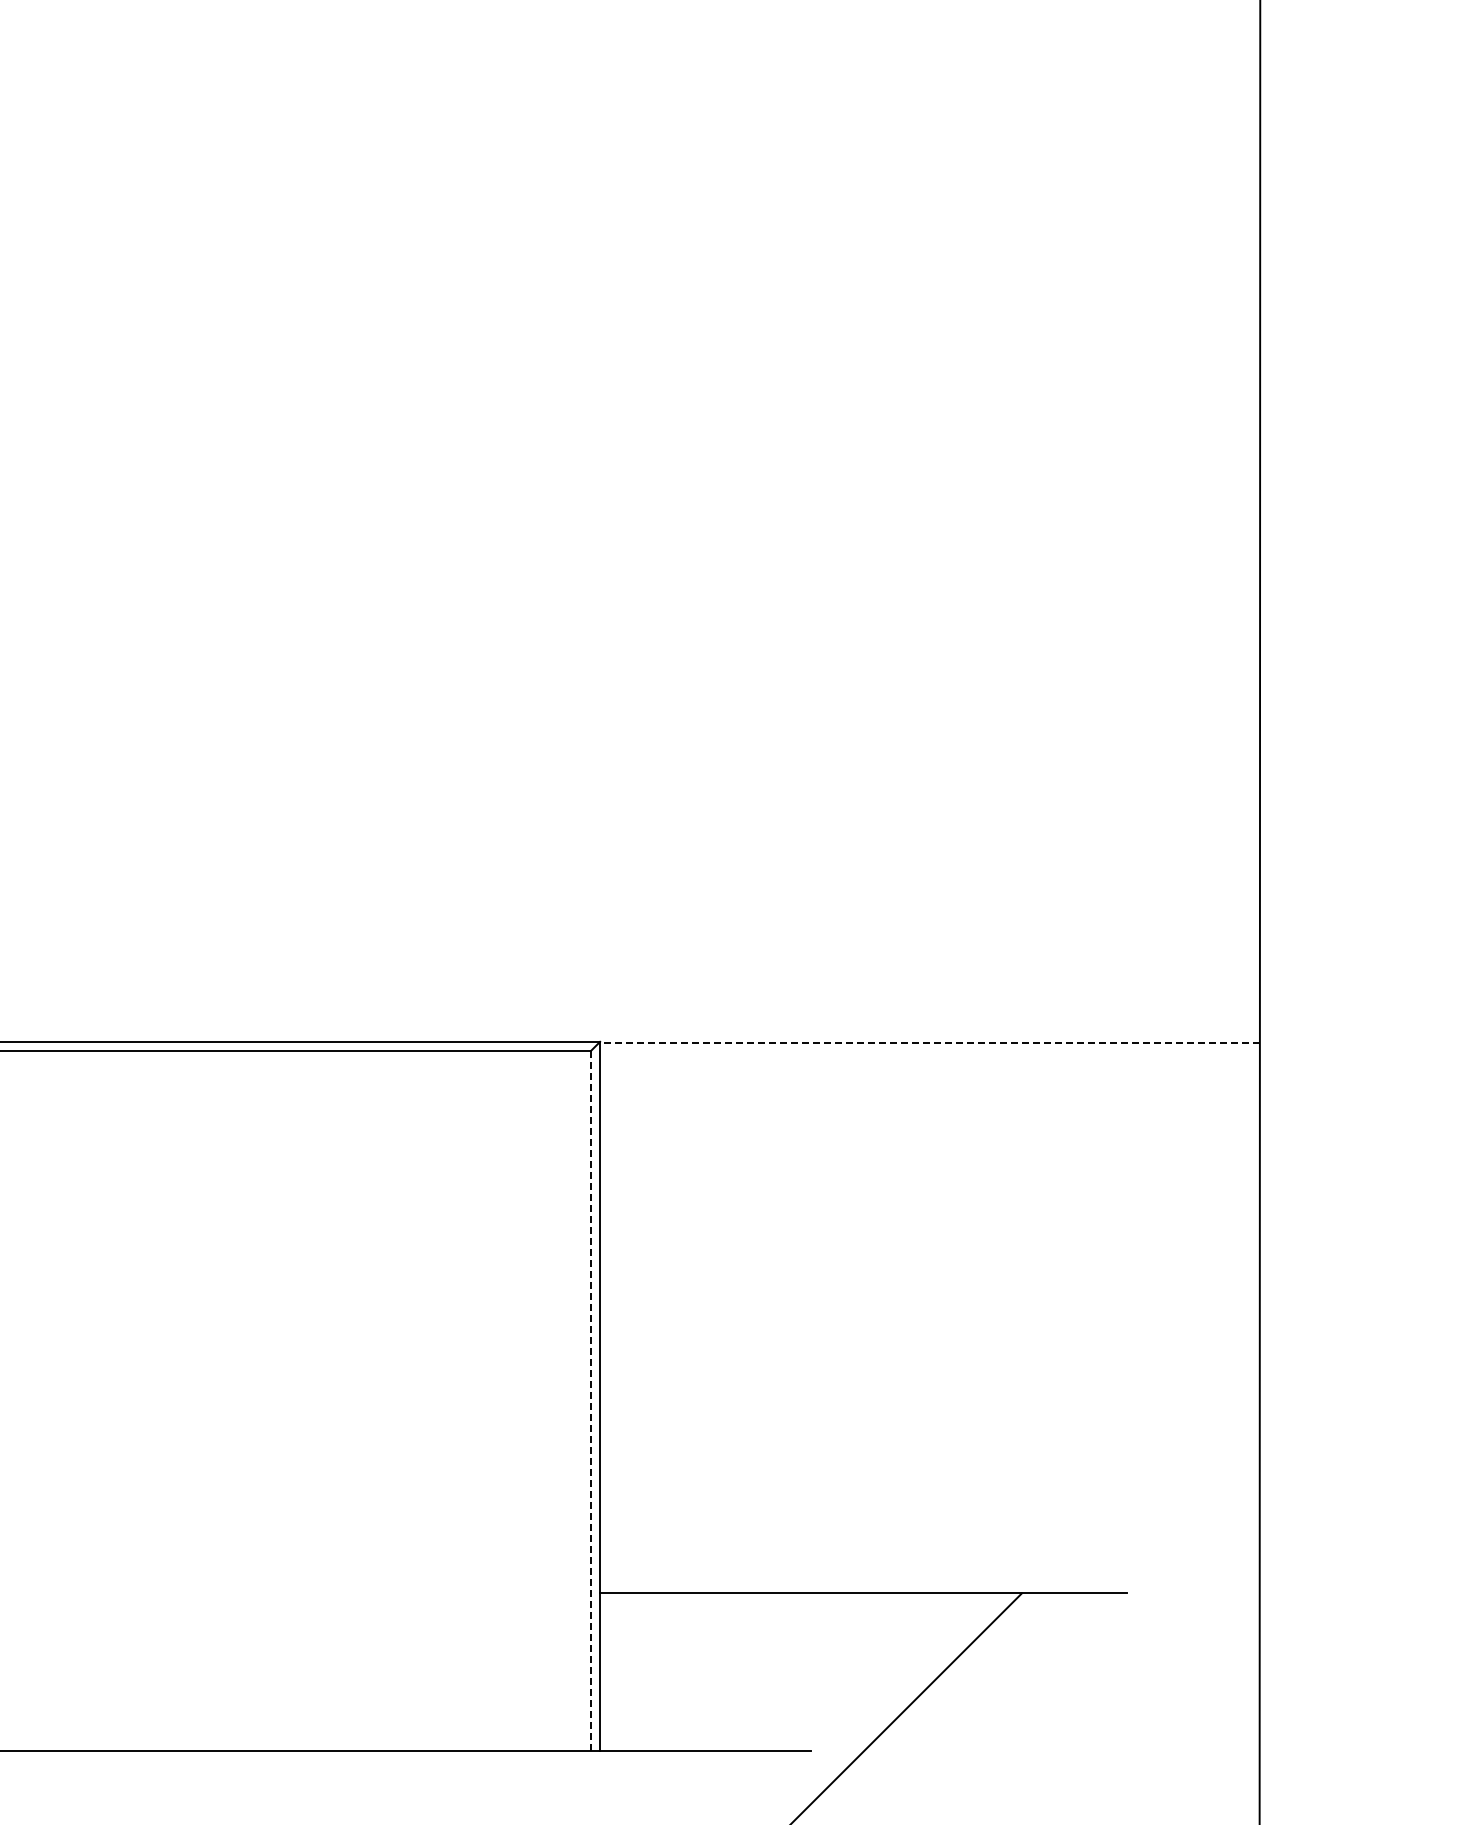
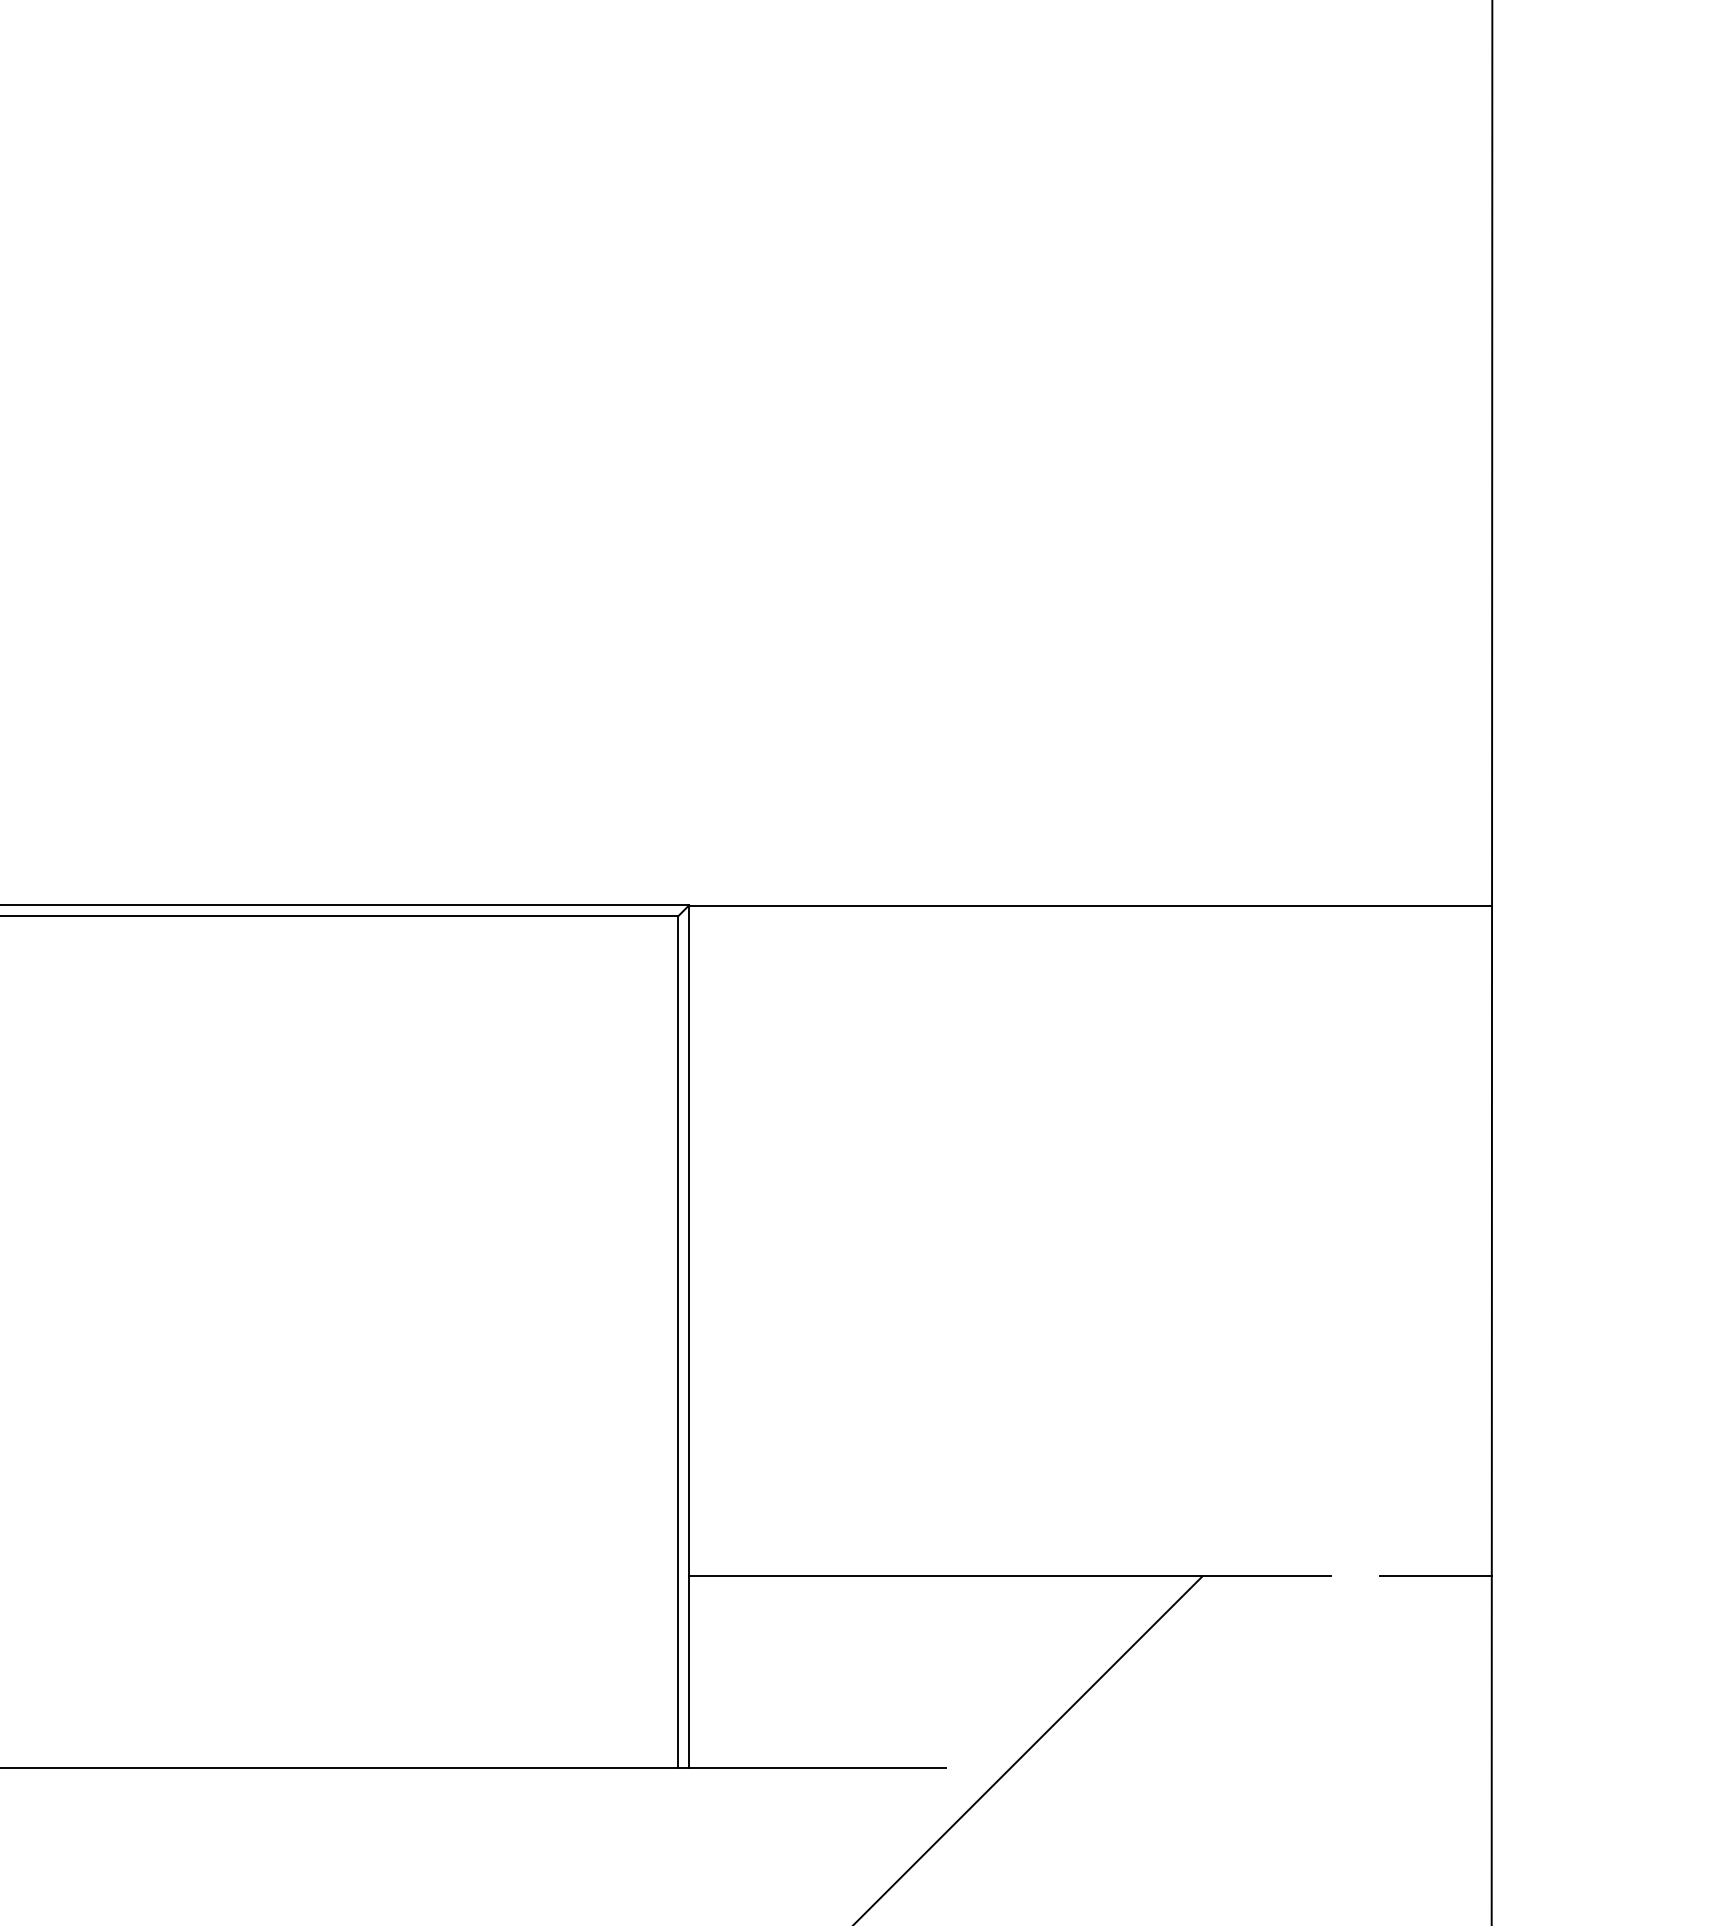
line: (930, 1042) -> (1091, 906), dashed -> solid
line: (590, 1400) -> (677, 1341), dashed -> solid
line: (1213, 1593) -> (1435, 1576), added

